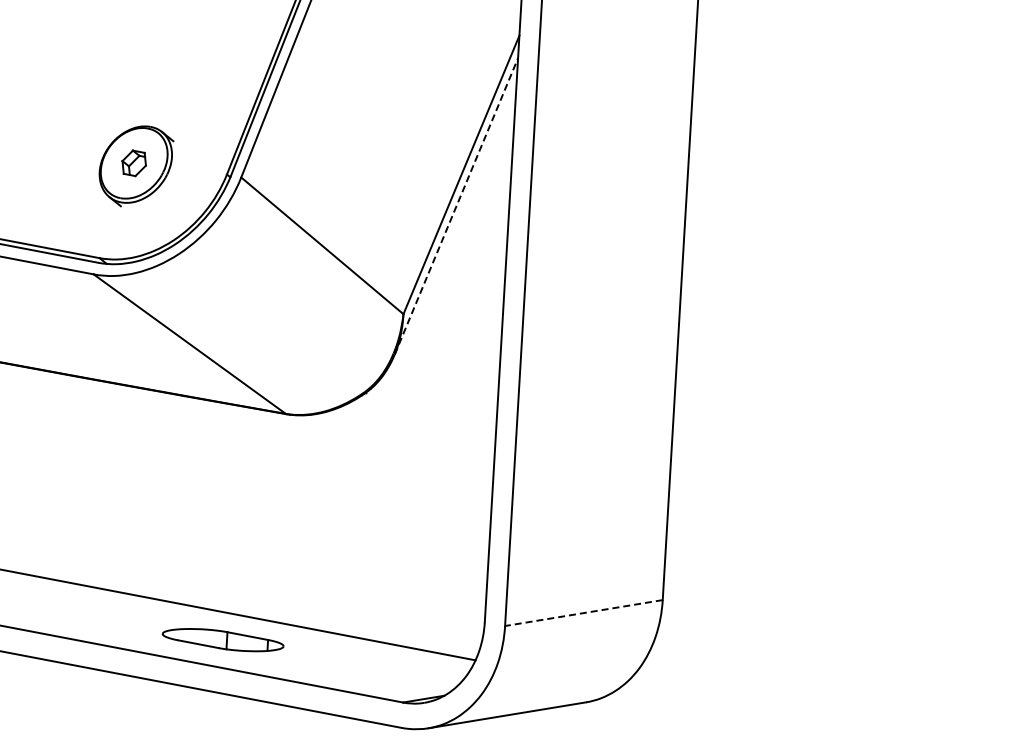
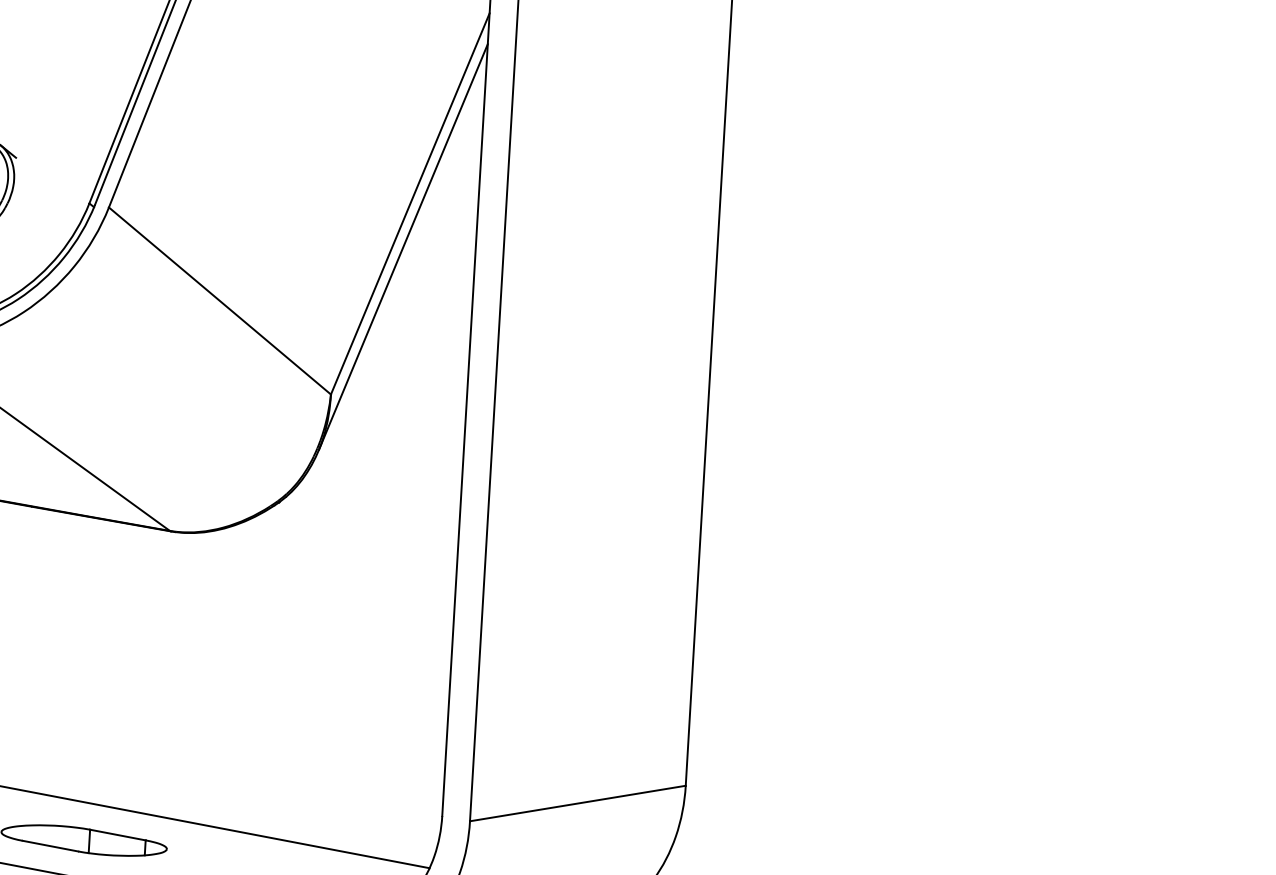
line: (456, 206) -> (403, 247), dashed -> solid
line: (583, 613) -> (577, 804), dashed -> solid

